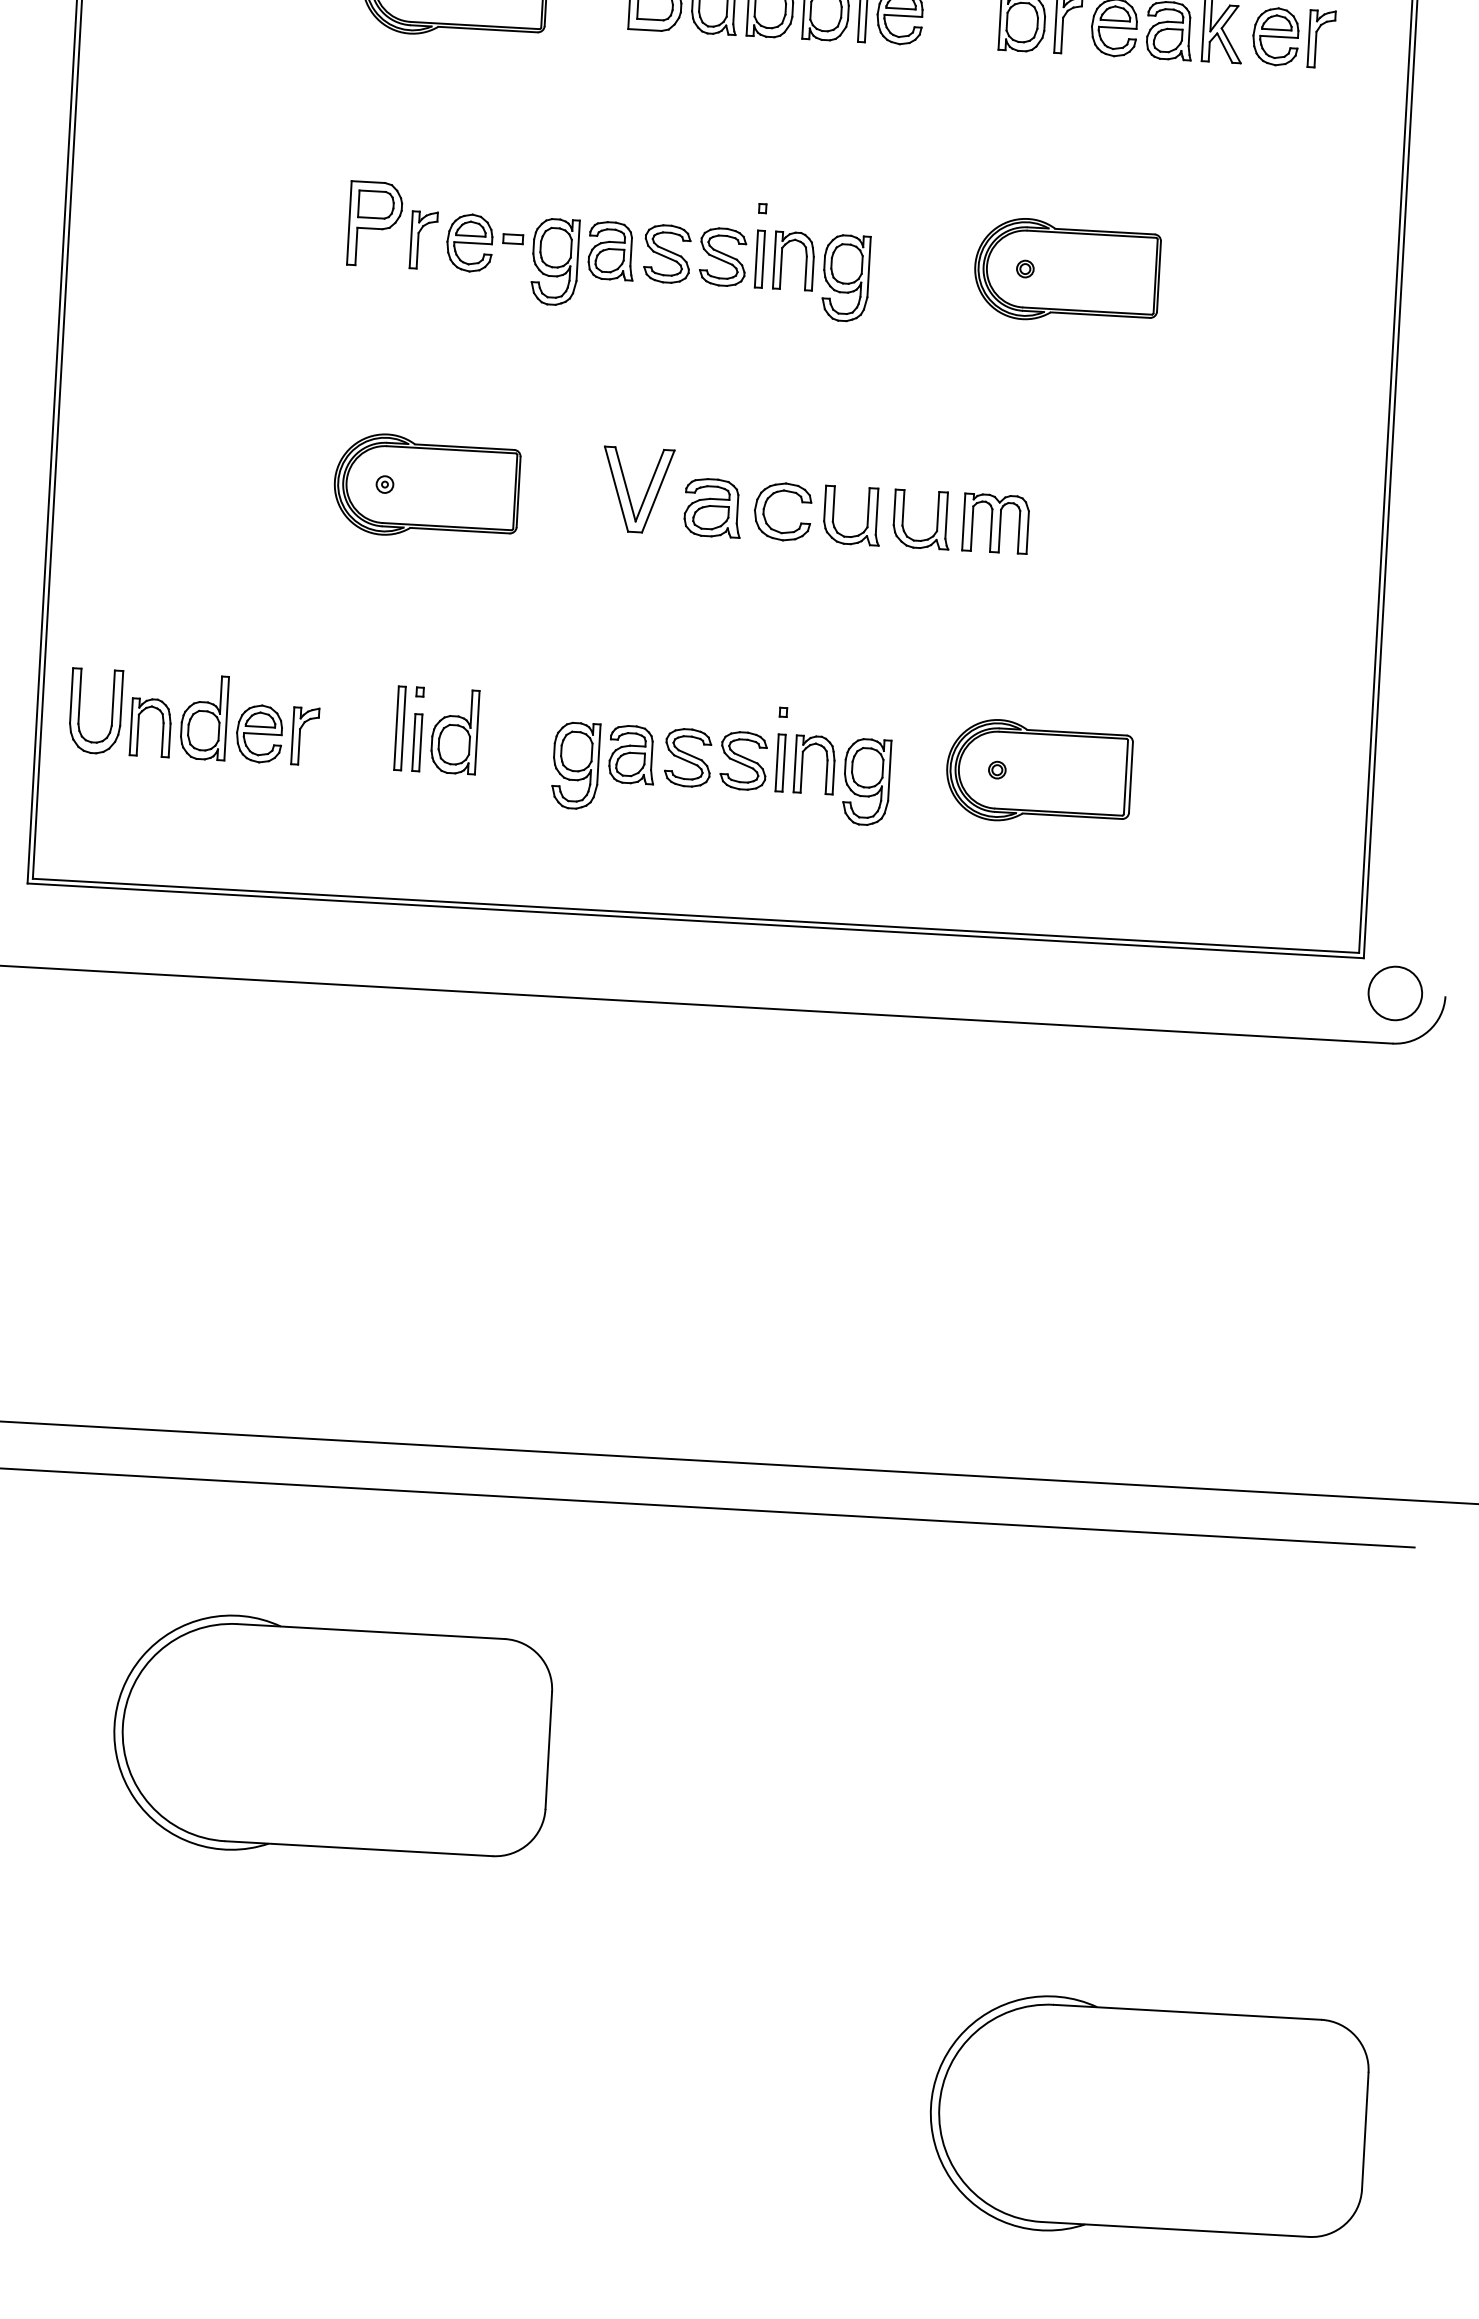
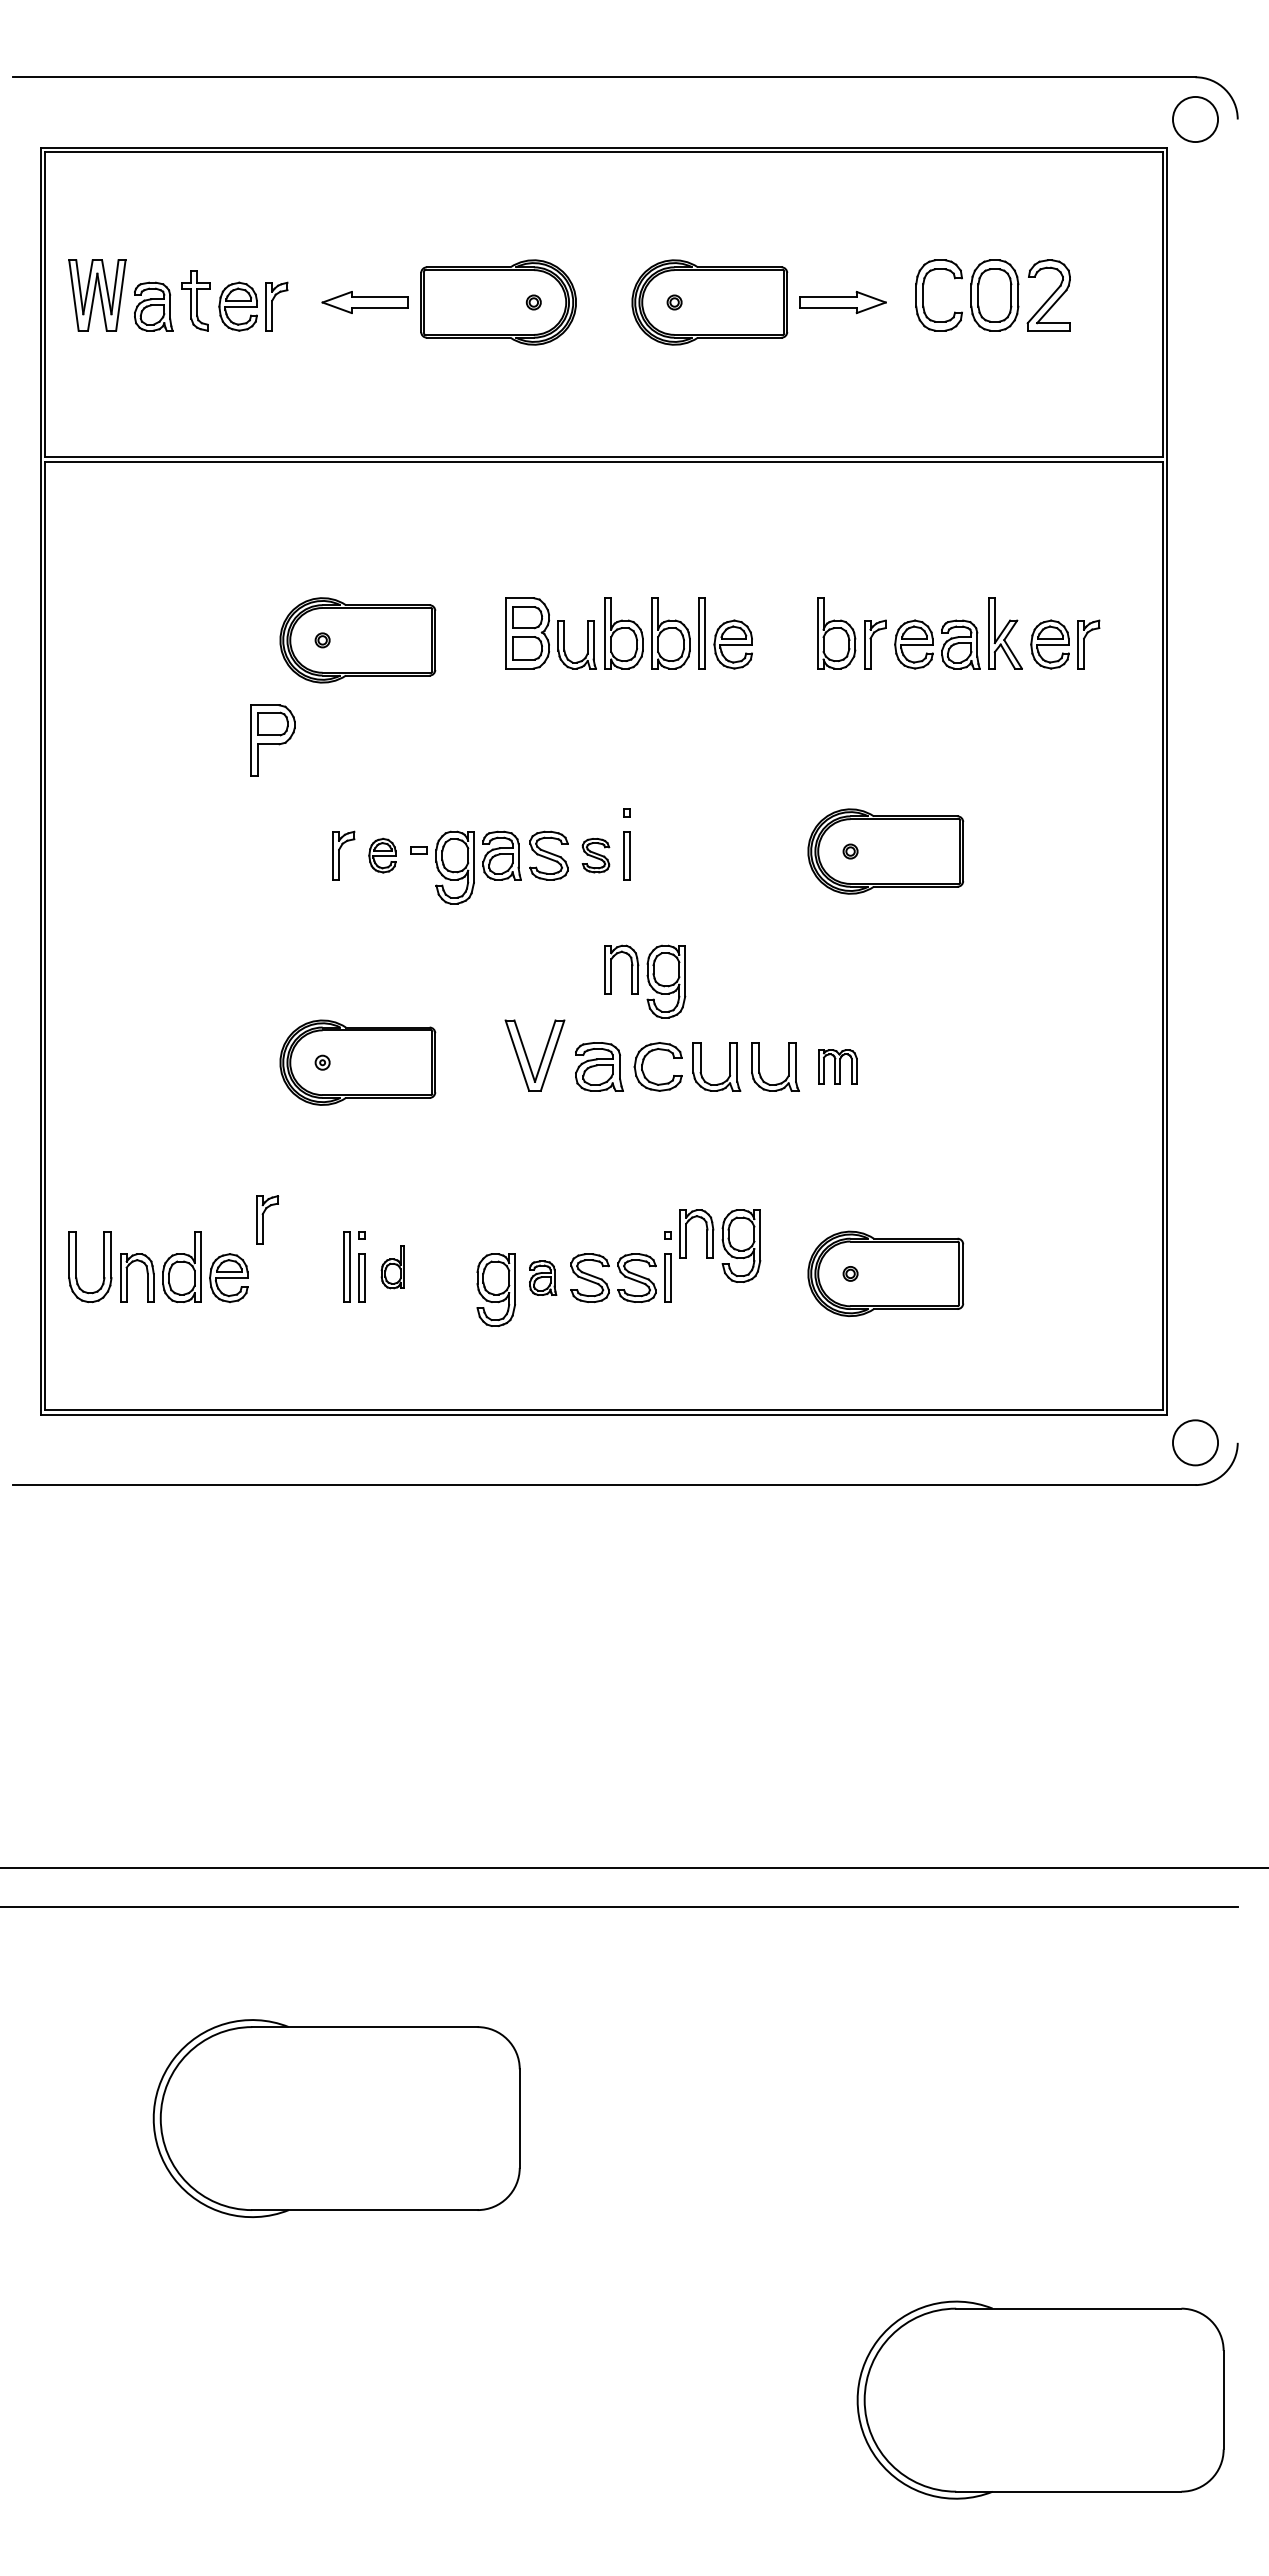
part: (374, 224) -> (272, 740), moved
part: (469, 242) -> (382, 855), size x0.7
part: (722, 256) -> (595, 855), size x0.7
part: (821, 276) -> (645, 981), moved
part: (995, 523) -> (837, 1066), size x0.7
part: (454, 732) -> (392, 1267), size x0.6
part: (305, 735) -> (267, 1219), moved
part: (631, 755) -> (542, 1278), size x0.7
part: (841, 780) -> (720, 1245), moved

